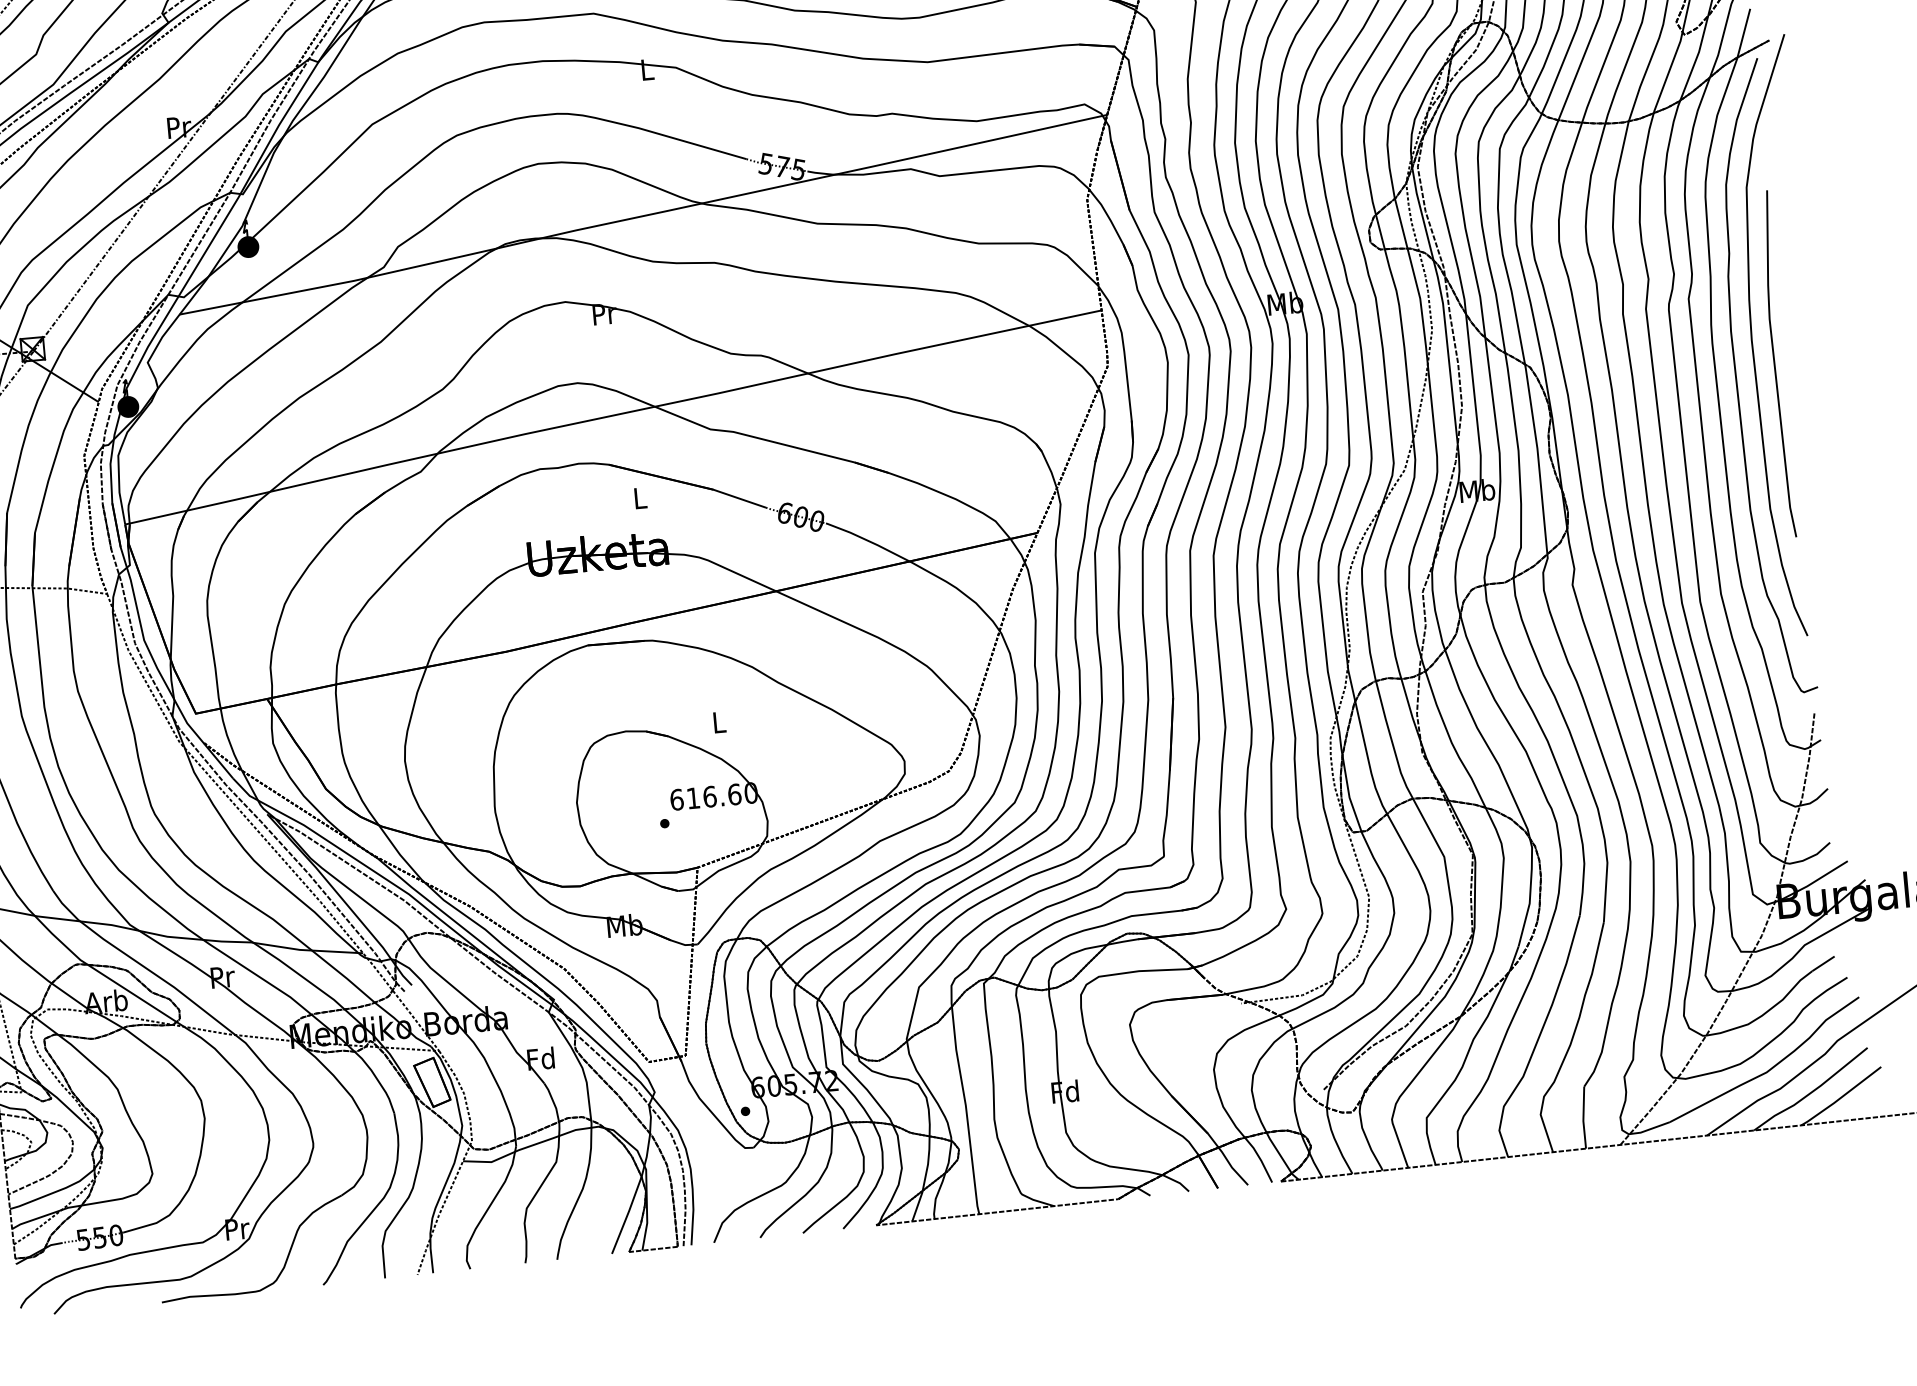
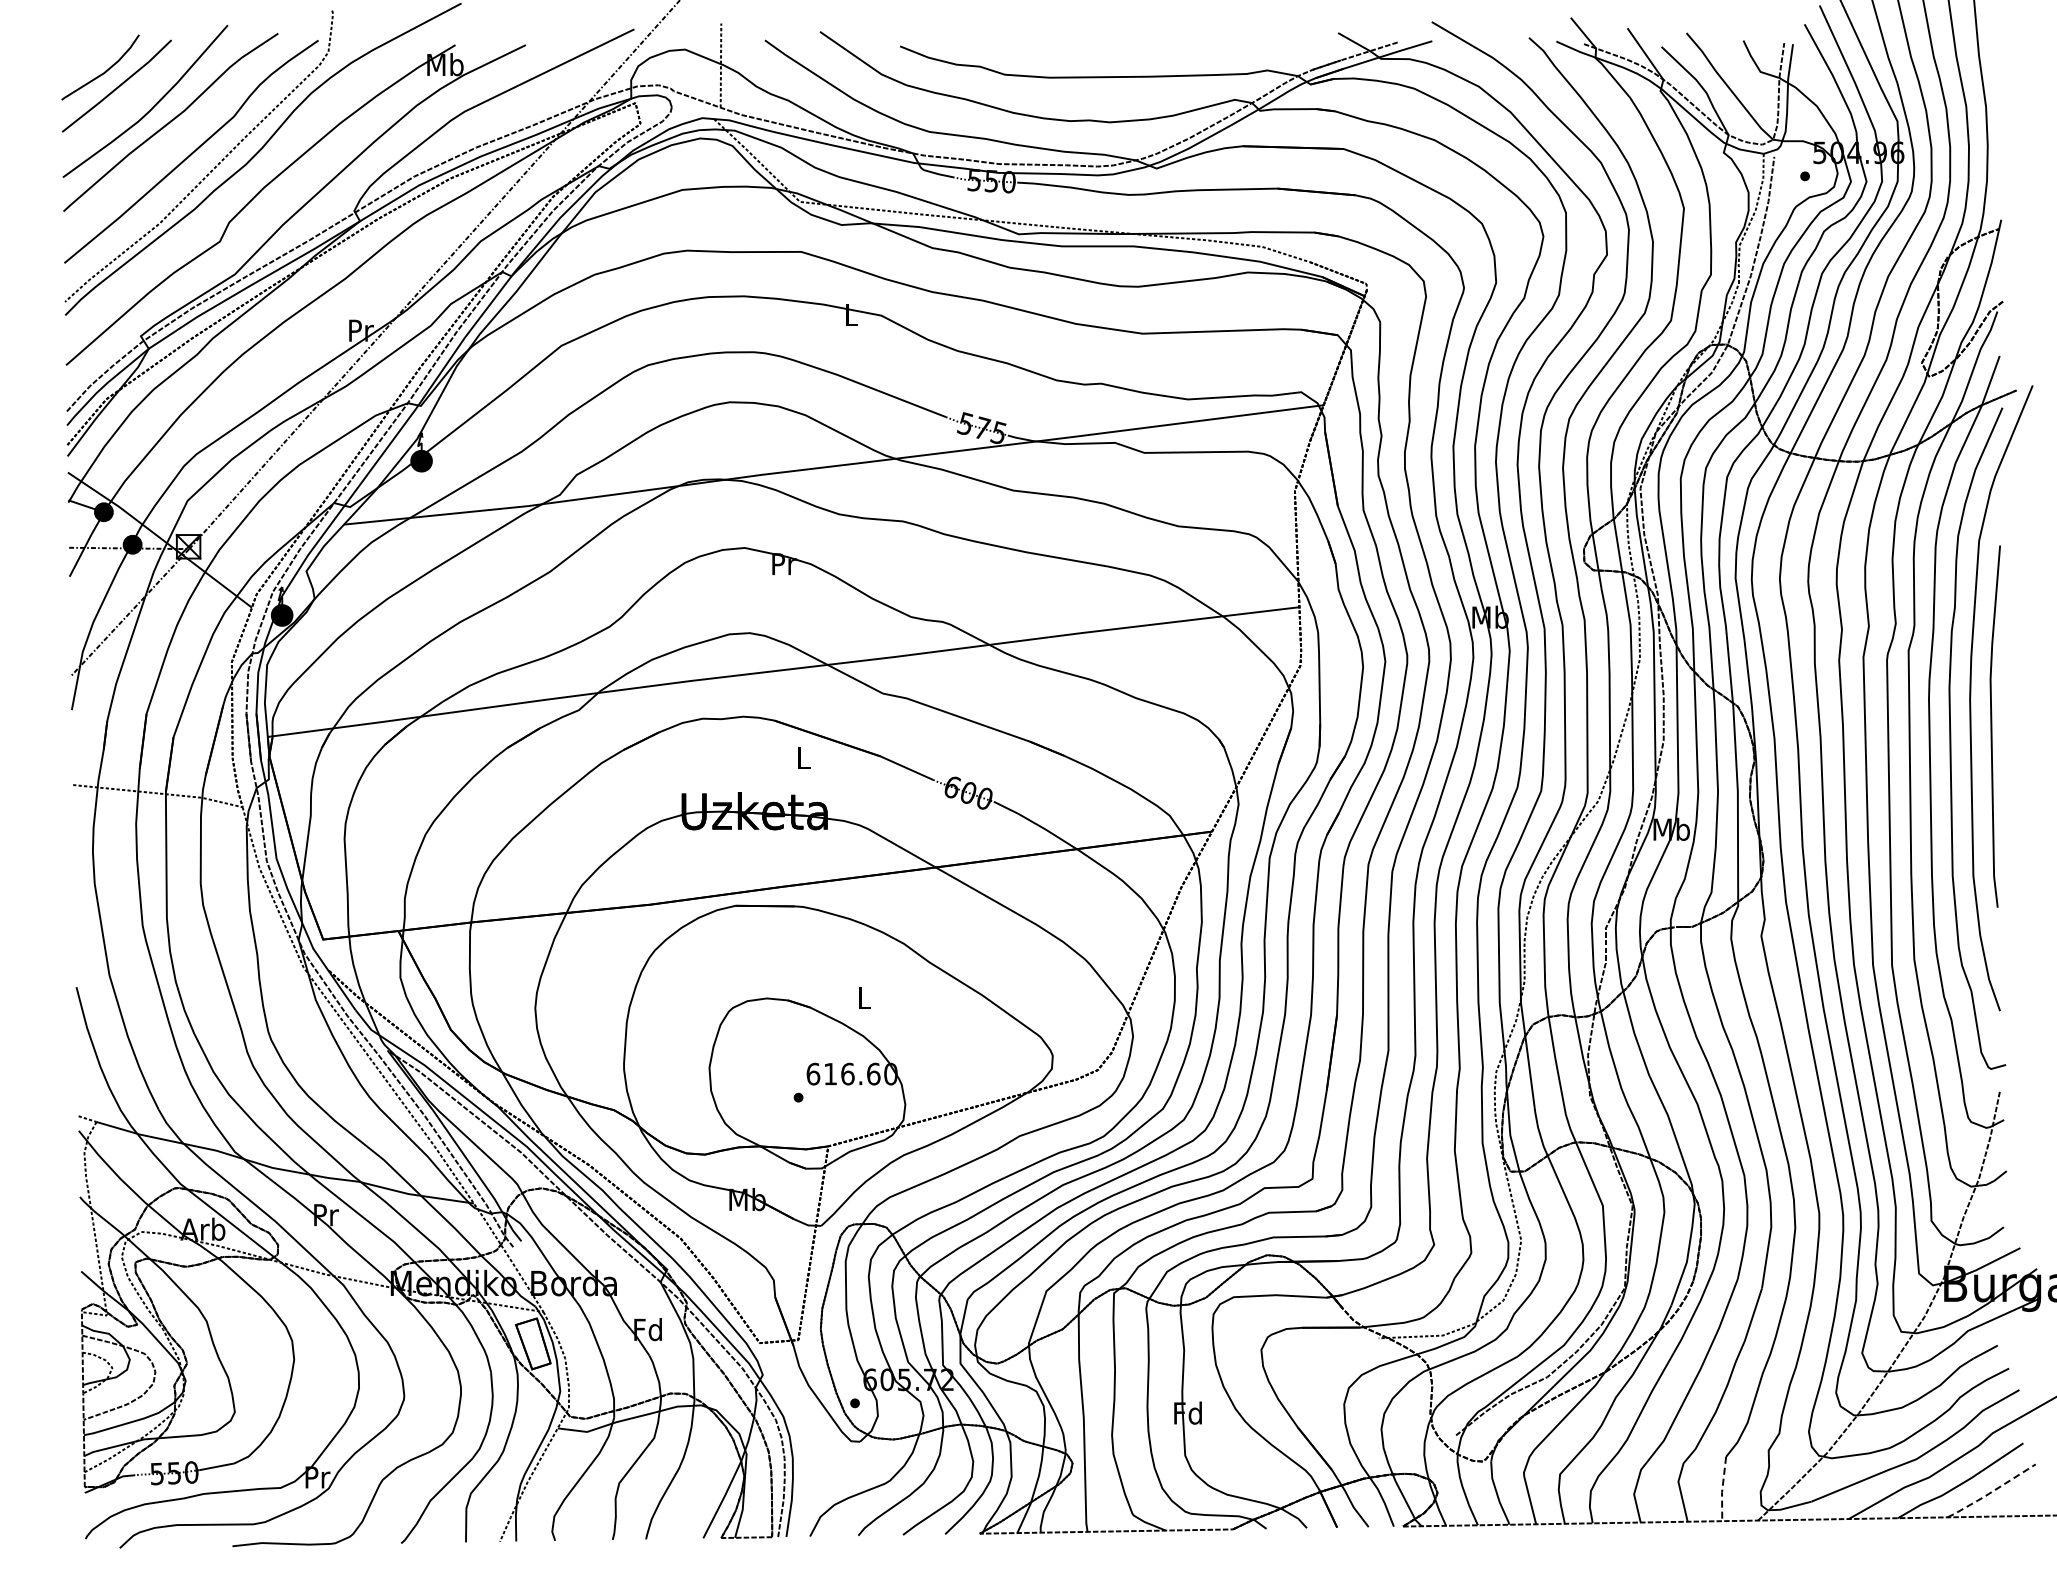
line: (1840, 1097) -> (1990, 1492), solid -> dashed
line: (1583, 1118) -> (1722, 1489), solid -> dashed

